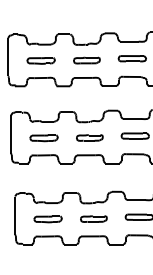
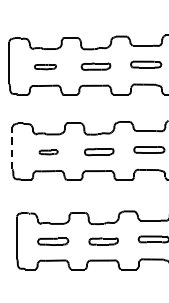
part: (40, 60) -> (44, 66), size x0.7
line: (11, 134) -> (12, 148), solid -> dashed
part: (43, 138) -> (48, 152), size x0.6

